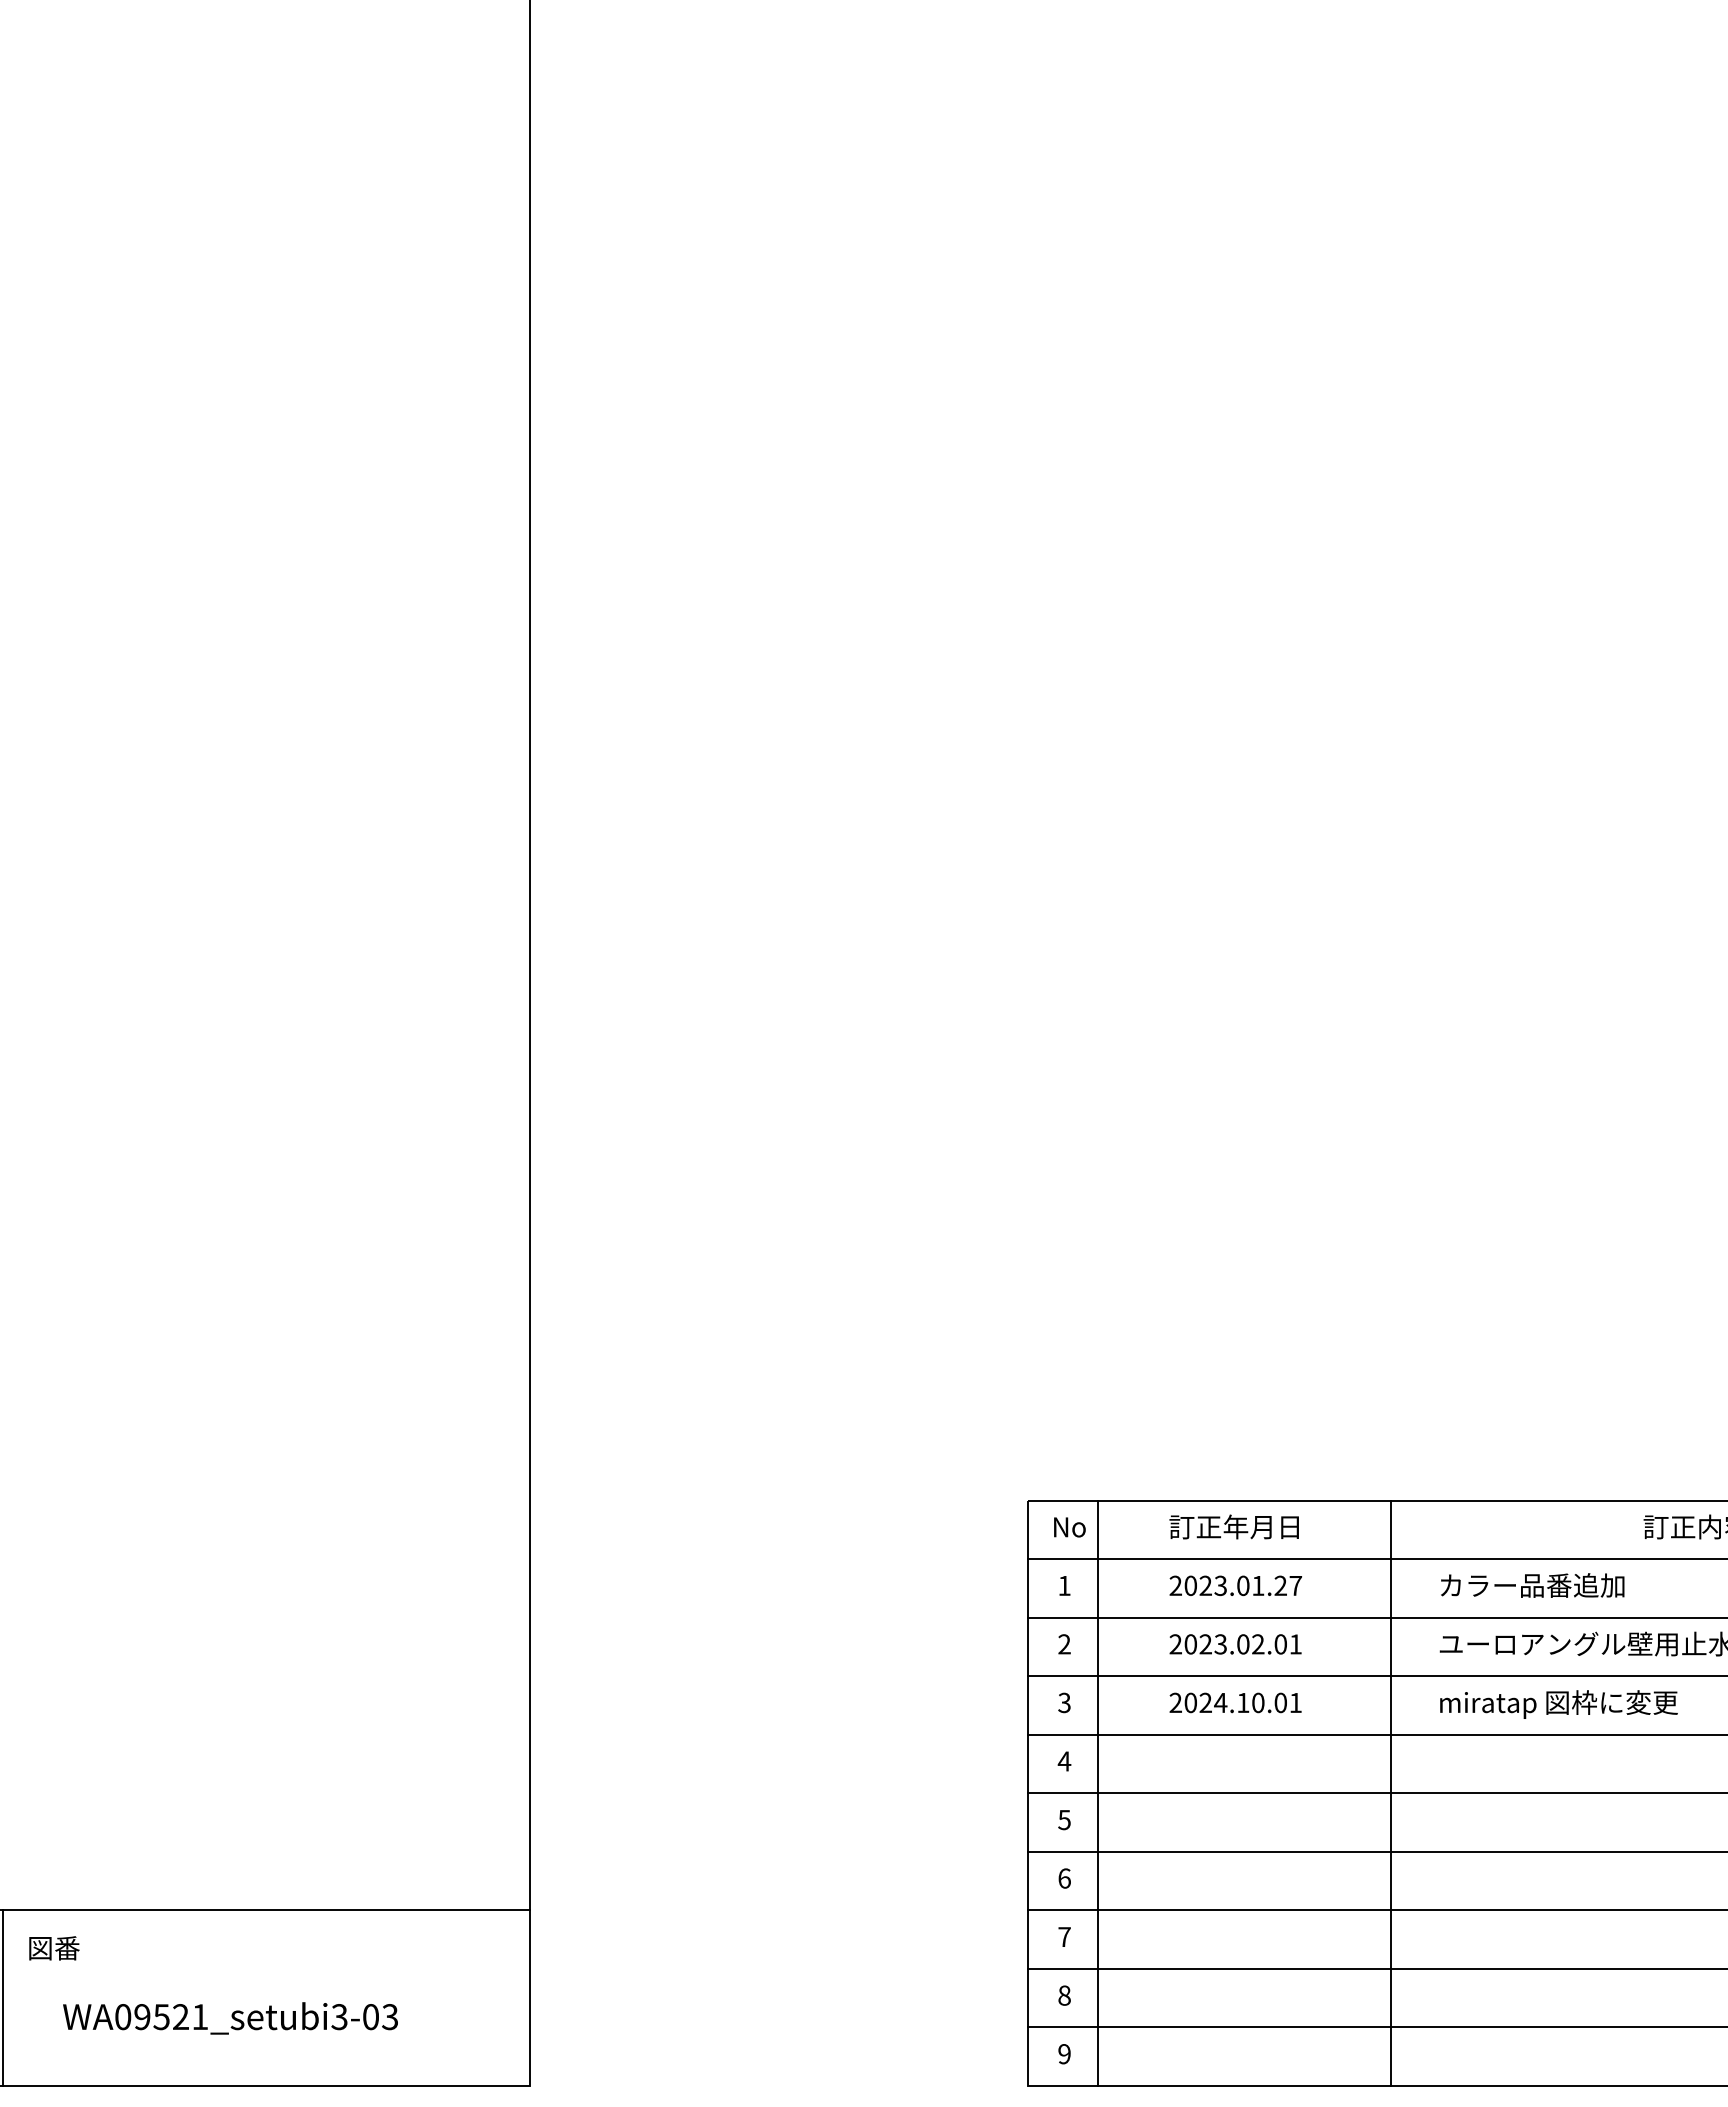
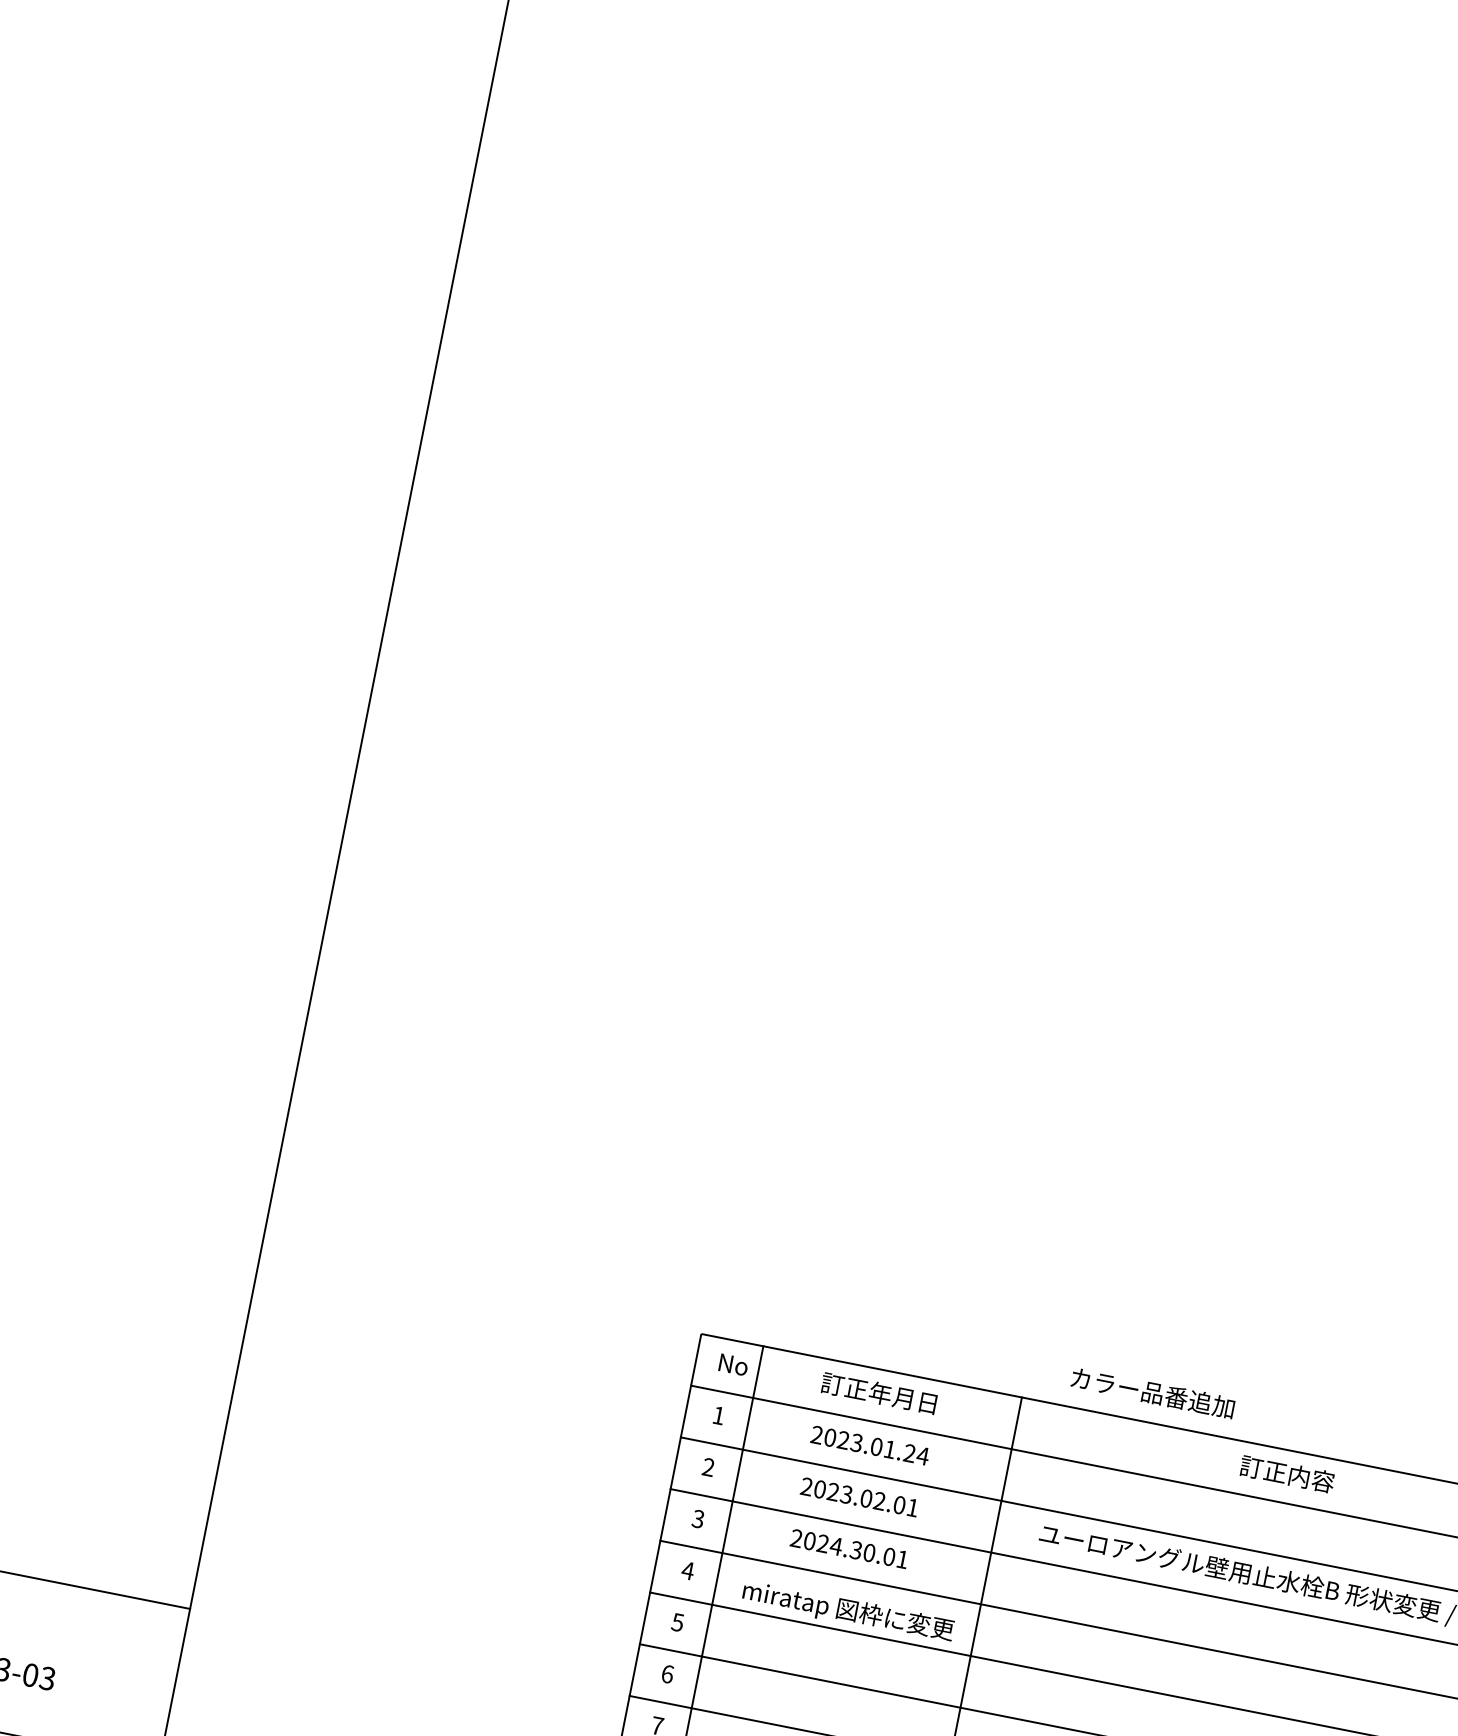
text: (1295, 1585) -> (922, 1455), 2023.01.27 -> 2023.01.24
text: (1532, 1585) -> (1152, 1392), moved
text: (1242, 1702) -> (855, 1549), 2024.10.01 -> 2024.30.01
text: (1558, 1704) -> (847, 1611), moved

